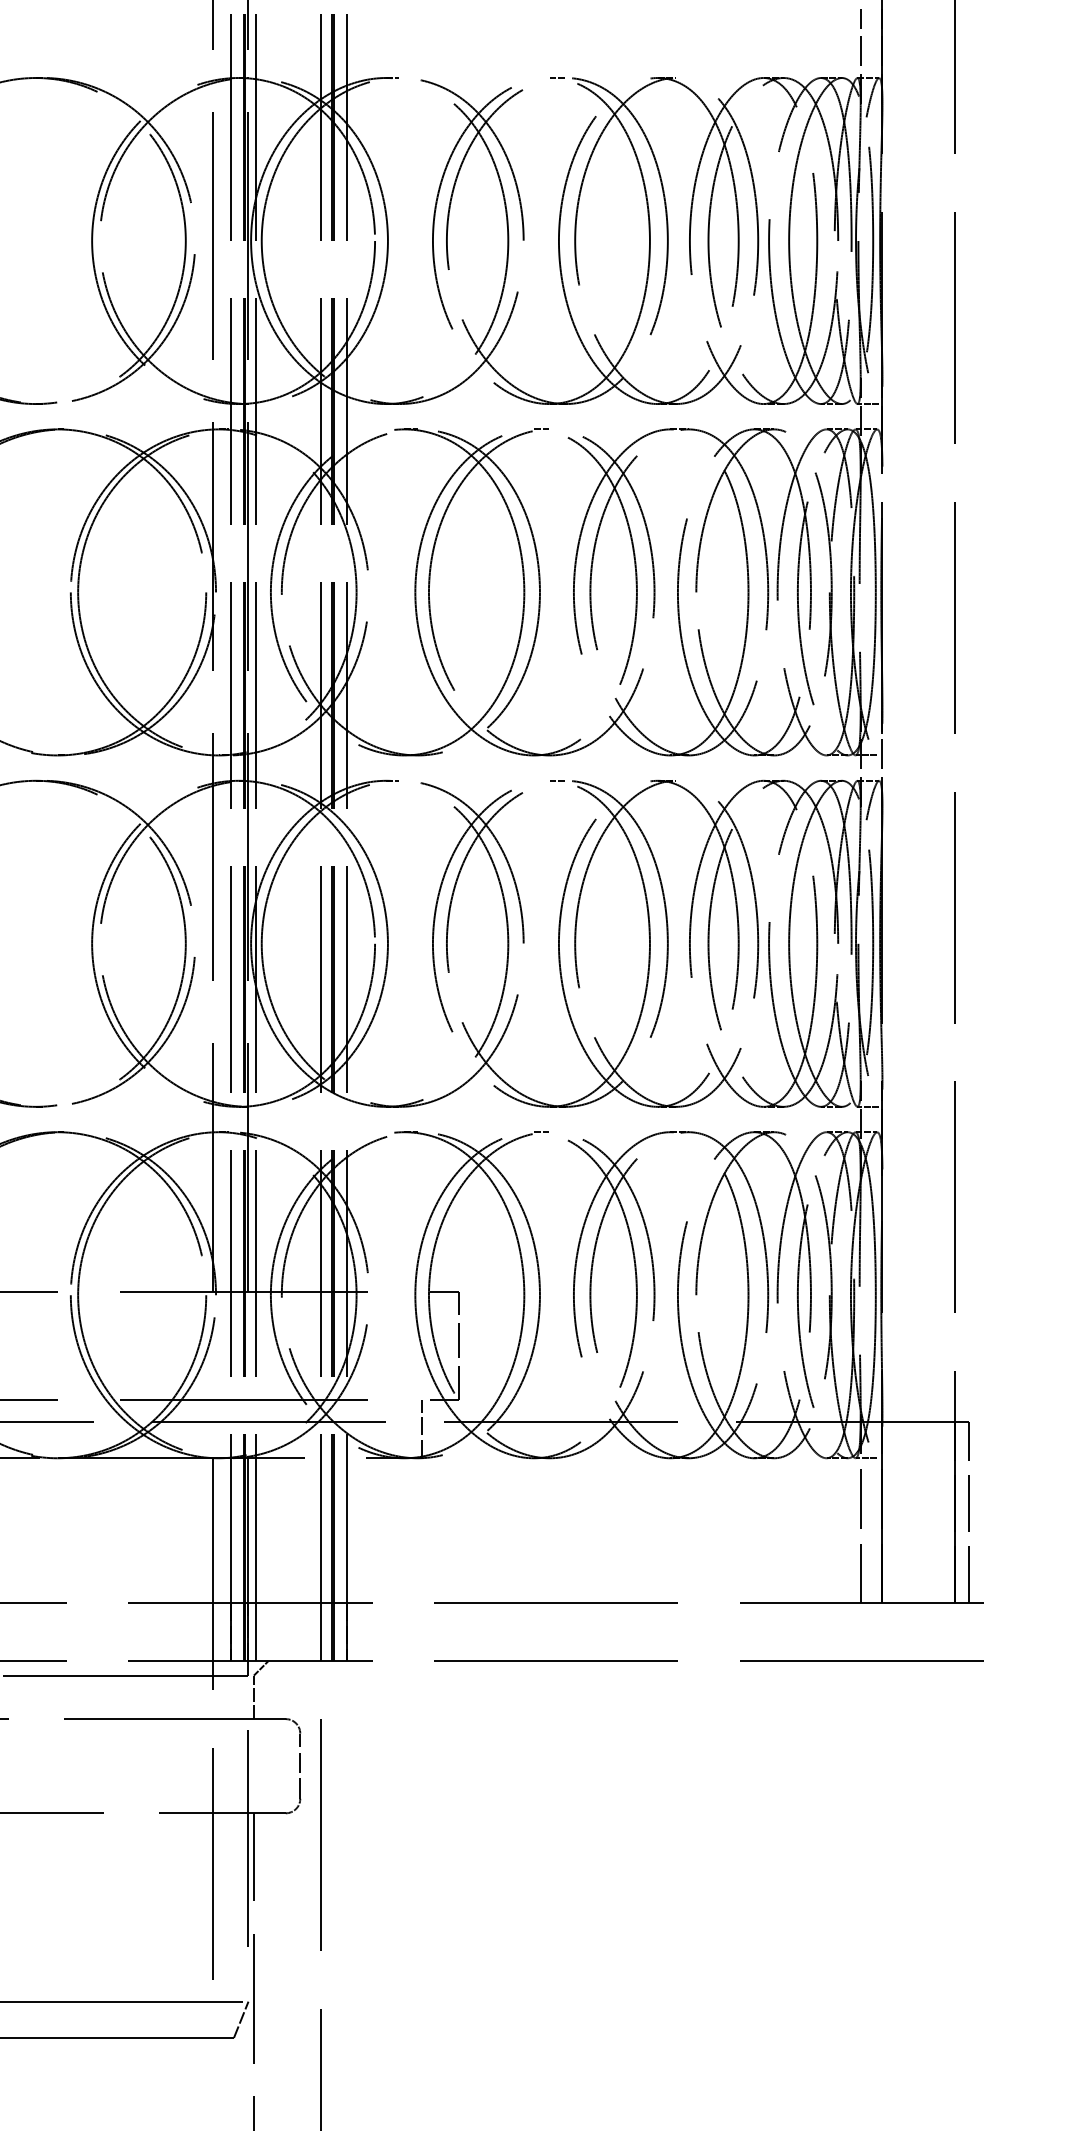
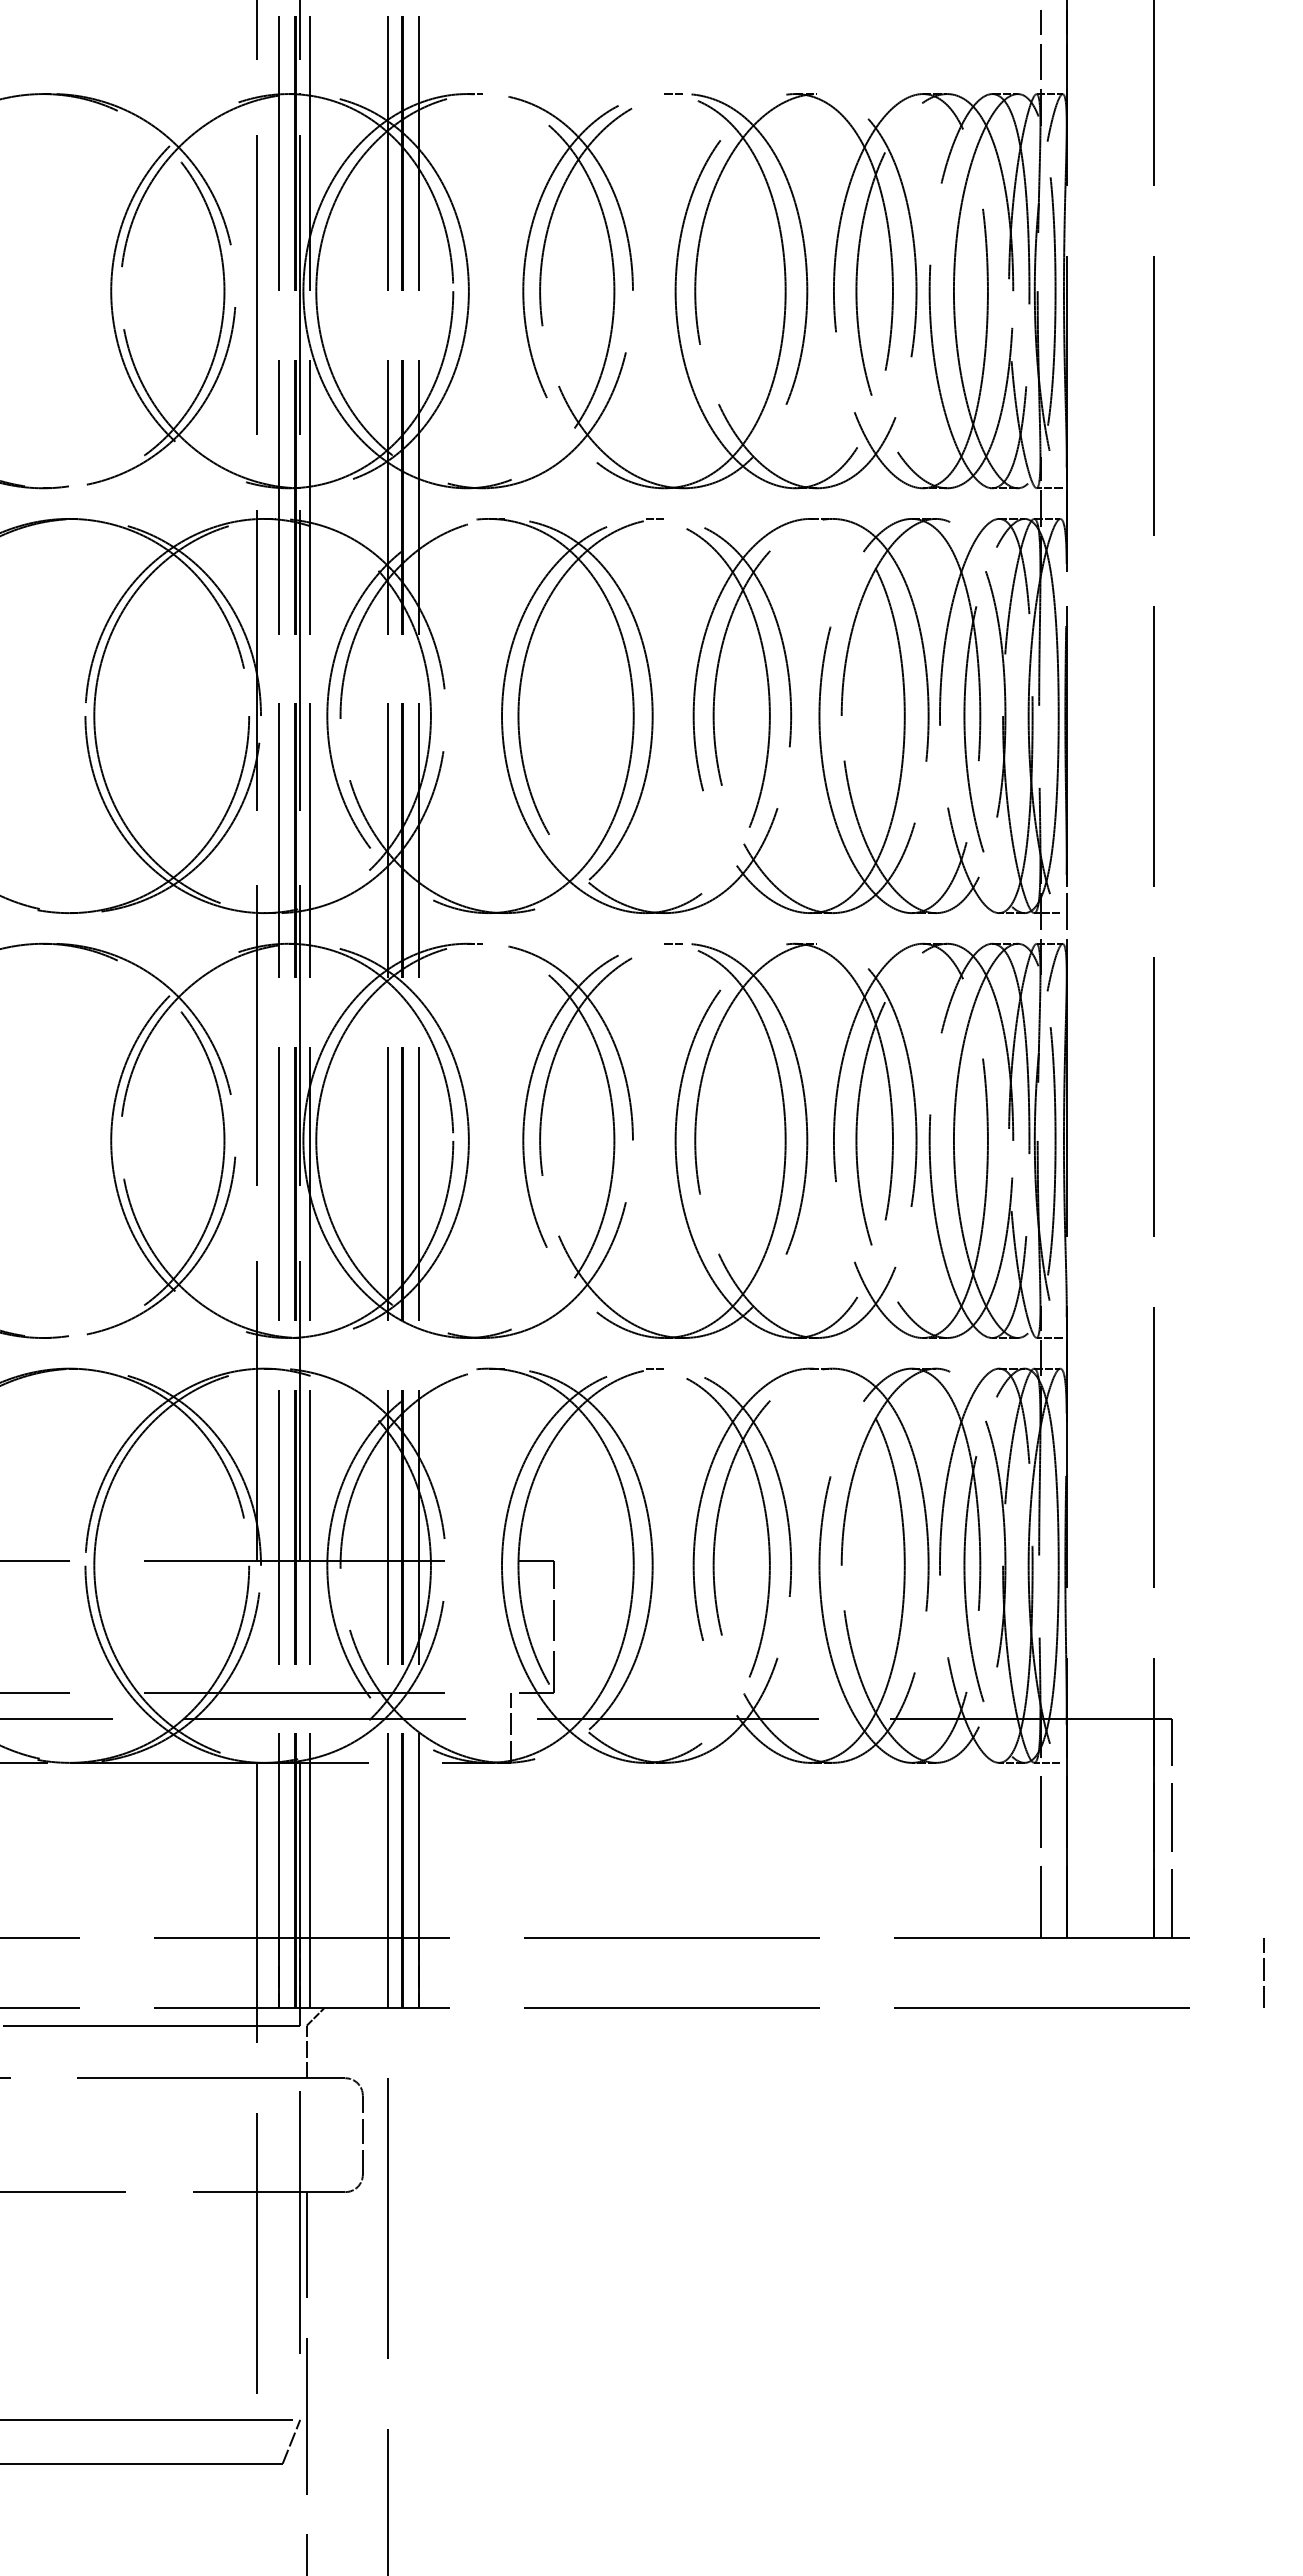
line: (1045, 1632) -> (1263, 1973), added

